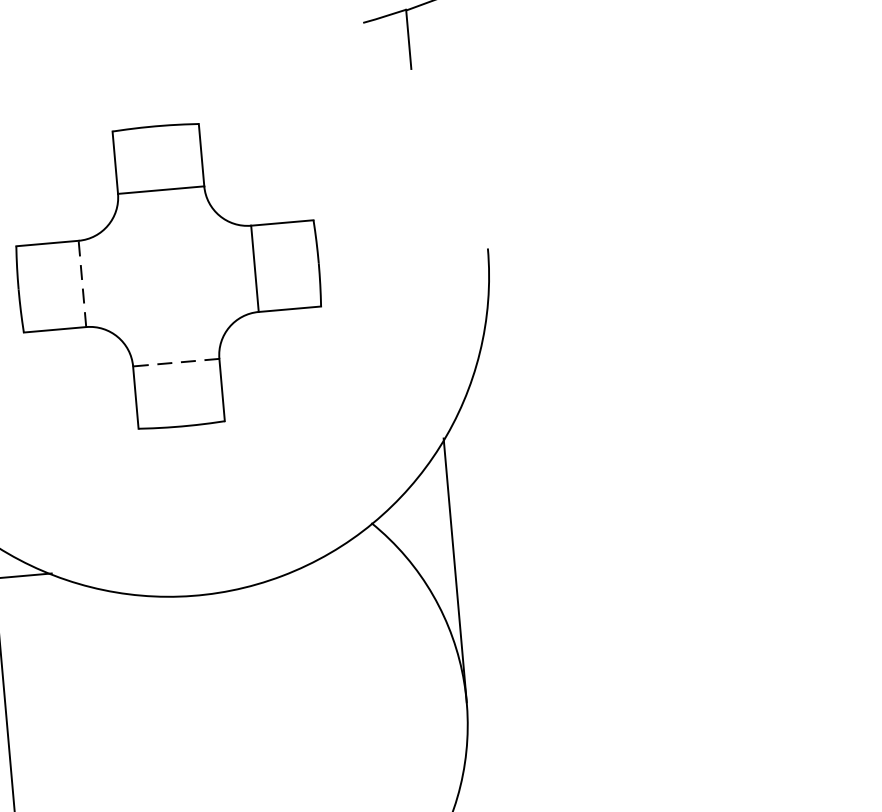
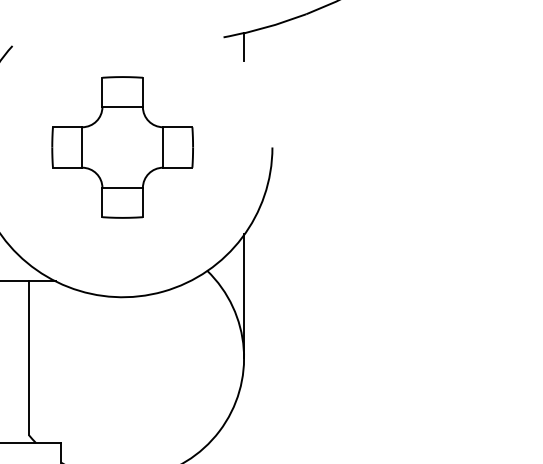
line: (83, 283) -> (82, 147), dashed -> solid
line: (175, 361) -> (122, 187), dashed -> solid

